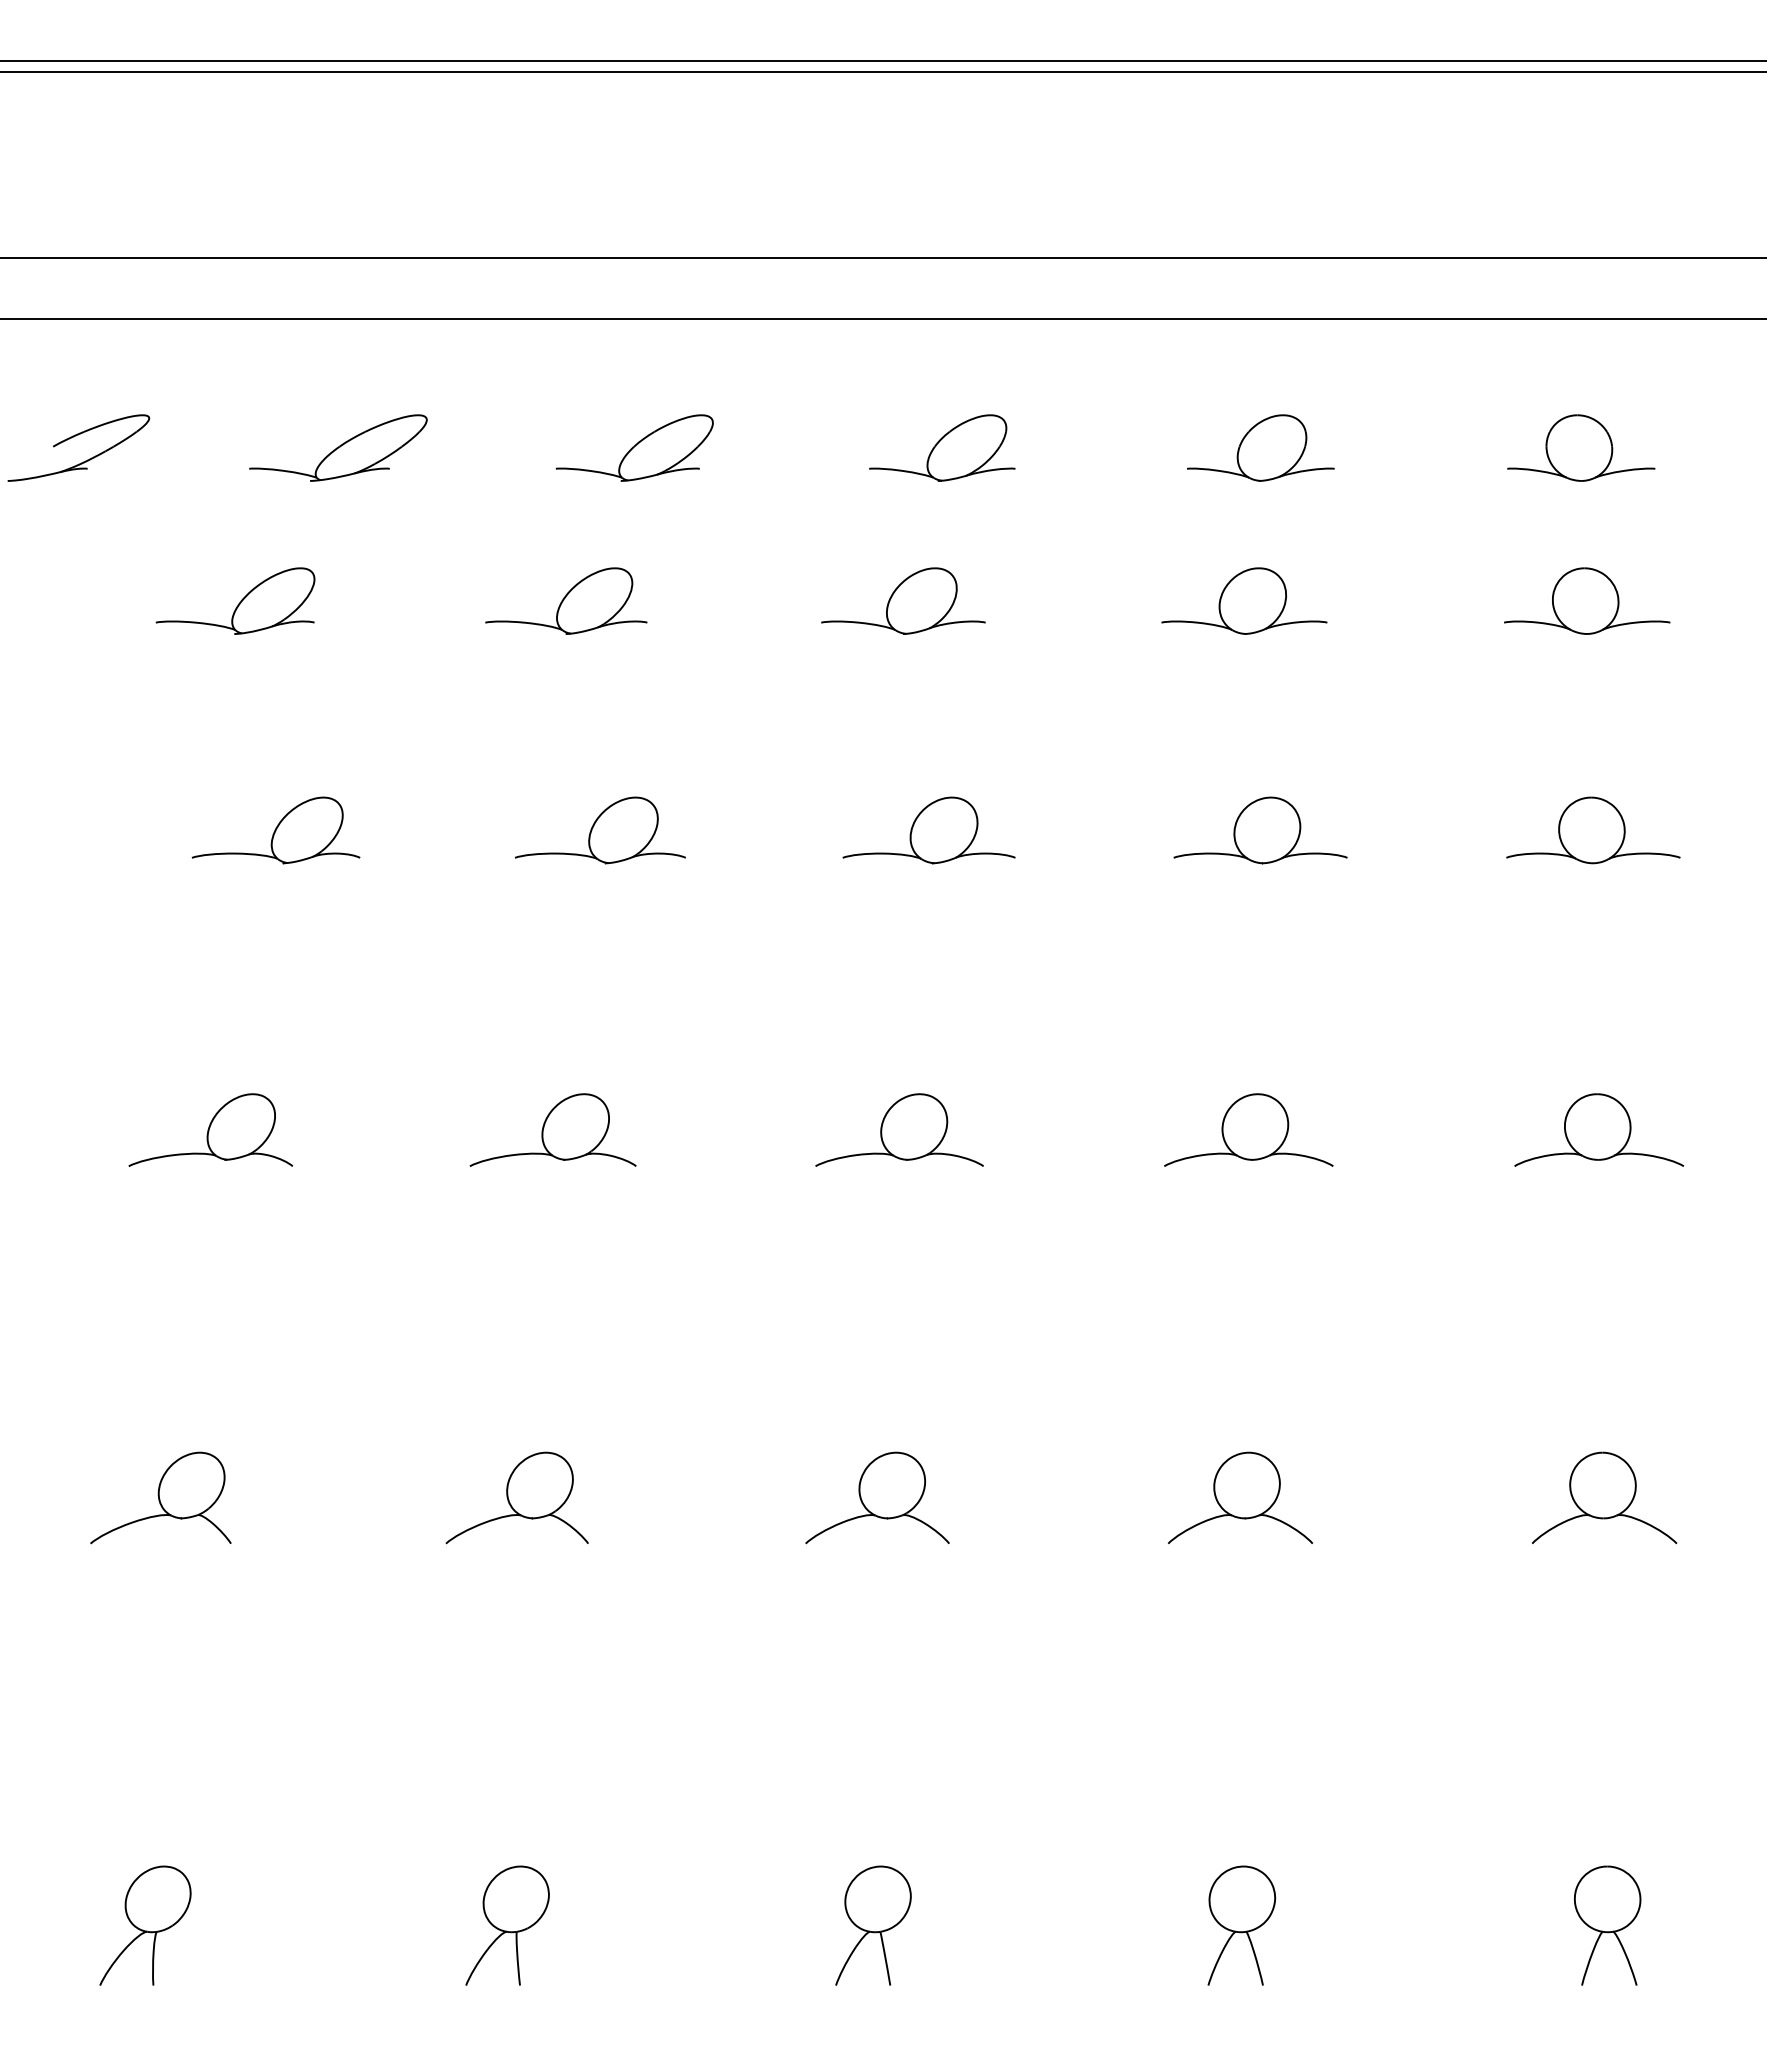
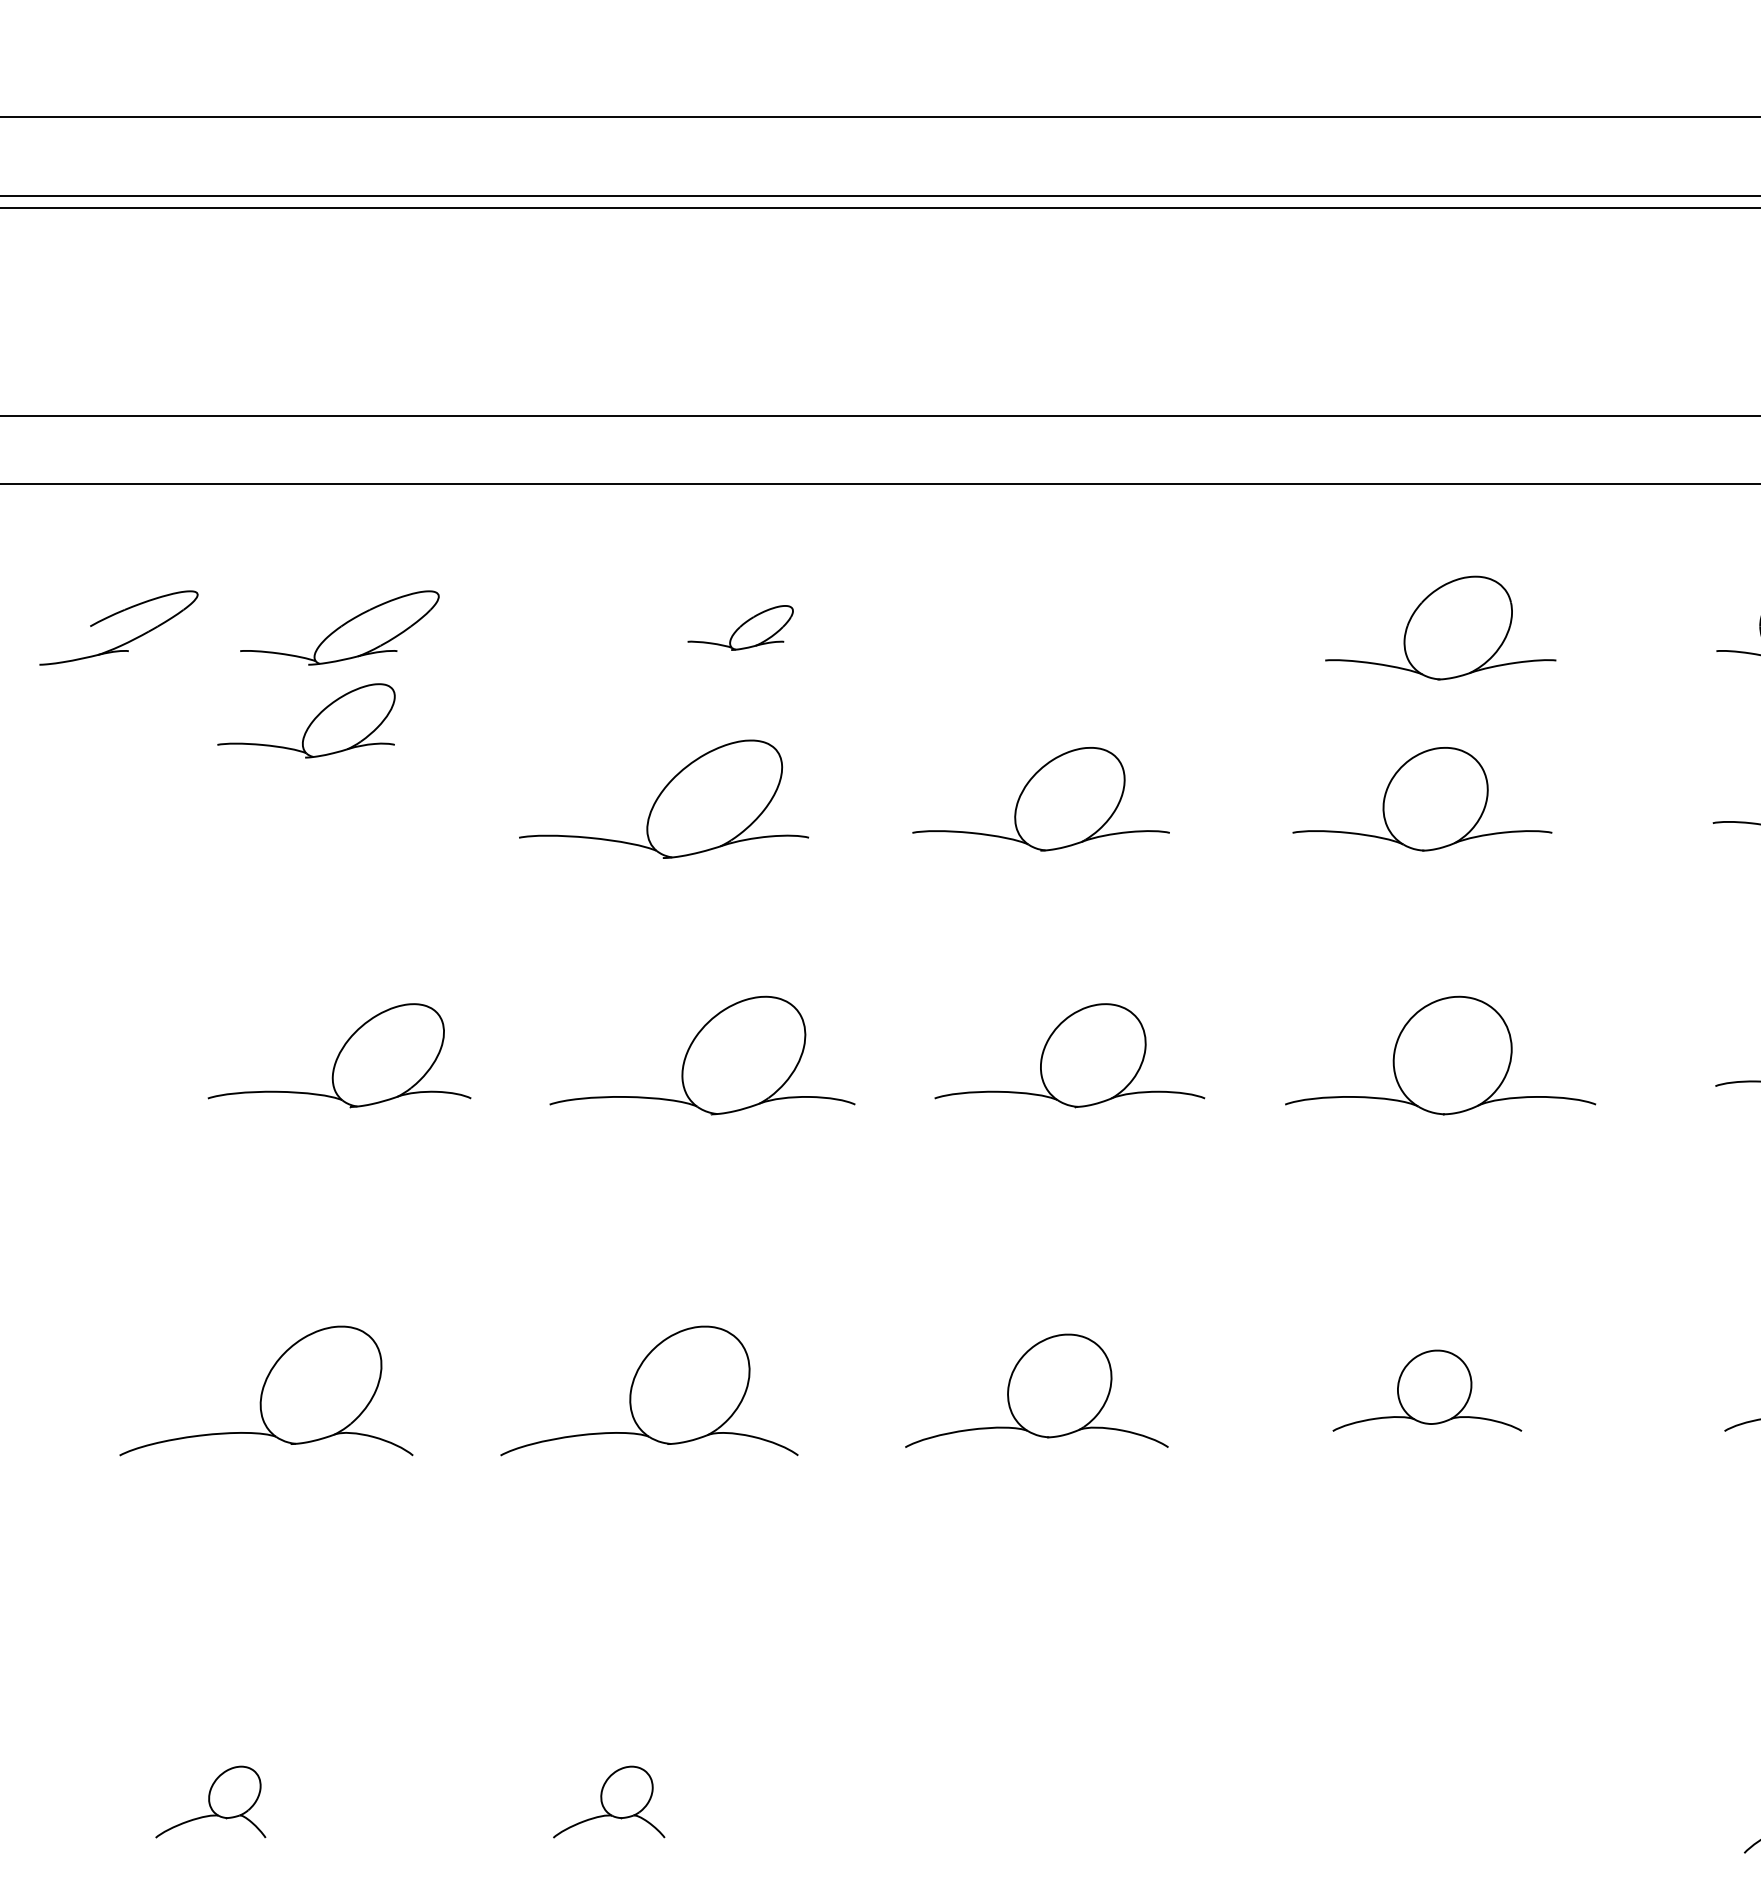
part: (338, 447) -> (340, 627), moved
part: (634, 447) -> (740, 627), size x0.6
part: (942, 447) -> (1084, 627), removed
part: (1260, 447) -> (1440, 627), size x1.4
part: (235, 600) -> (306, 720), moved
part: (566, 600) -> (664, 798), size x1.6
part: (903, 600) -> (1041, 798), size x1.4
part: (1244, 600) -> (1422, 798), size x1.4
part: (275, 830) -> (338, 1055), size x1.4
part: (599, 830) -> (701, 1055), size x1.6
part: (928, 830) -> (1069, 1055), size x1.4
part: (1260, 830) -> (1440, 1055), size x1.6
part: (210, 1129) -> (266, 1390), size x1.6
part: (552, 1129) -> (648, 1390), size x1.6
part: (899, 1129) -> (1036, 1390), size x1.4
part: (160, 1497) -> (210, 1801), size x0.7
part: (516, 1497) -> (608, 1801), size x0.7
part: (877, 1497) -> (1012, 1801), removed
part: (1240, 1497) -> (1418, 1801), removed

